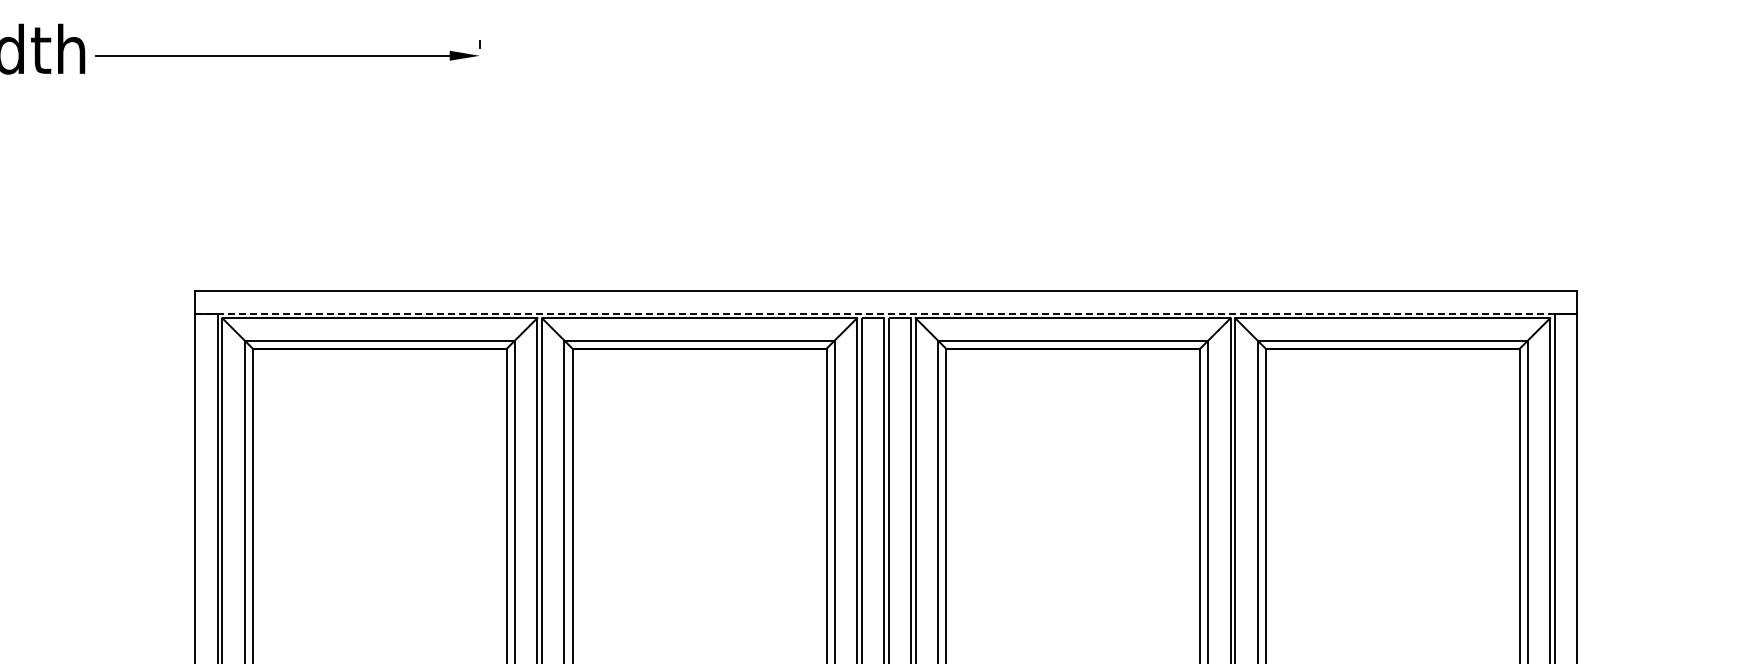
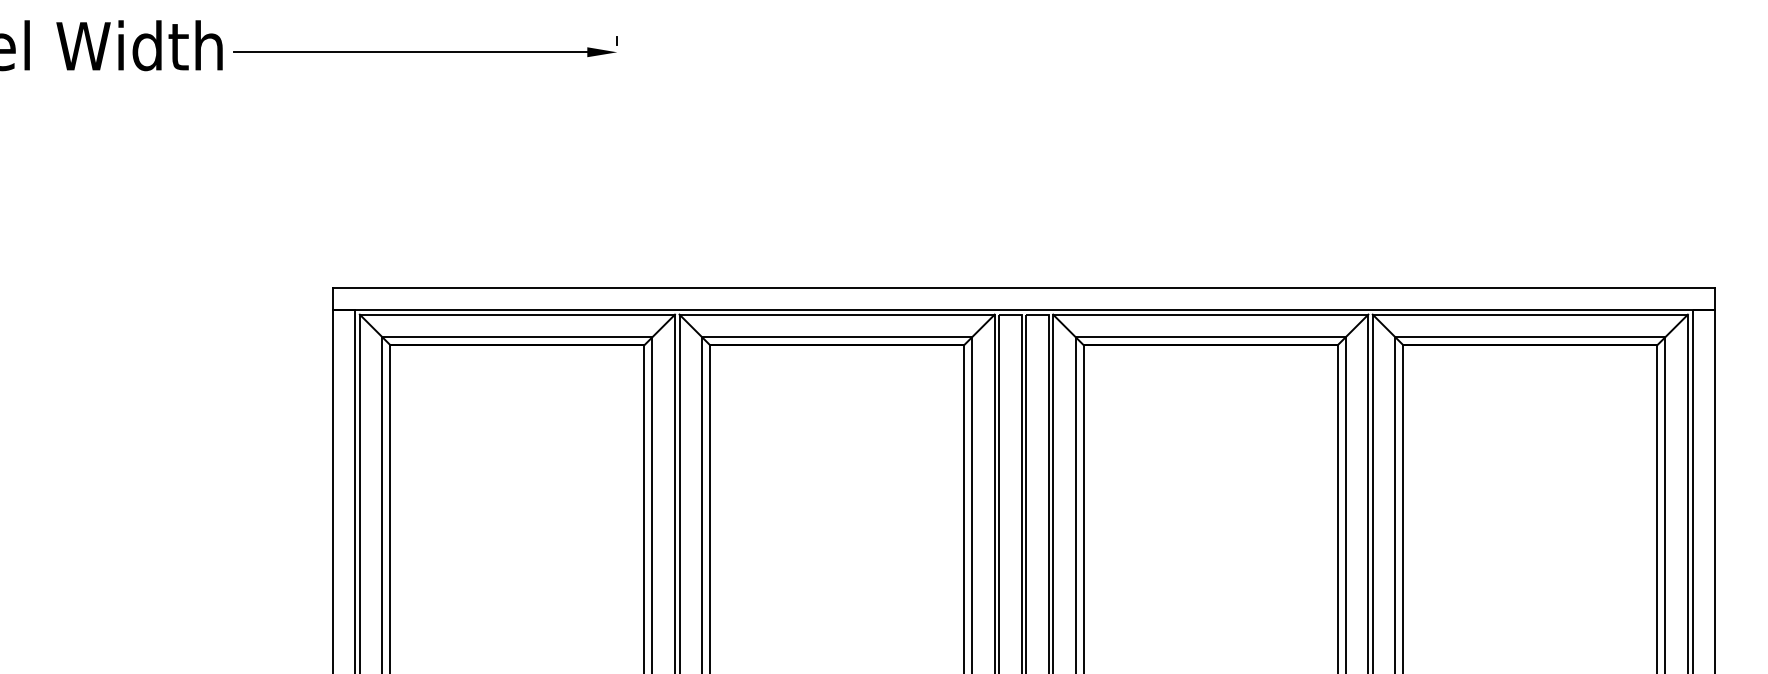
line: (885, 314) -> (1023, 310), dashed -> solid

